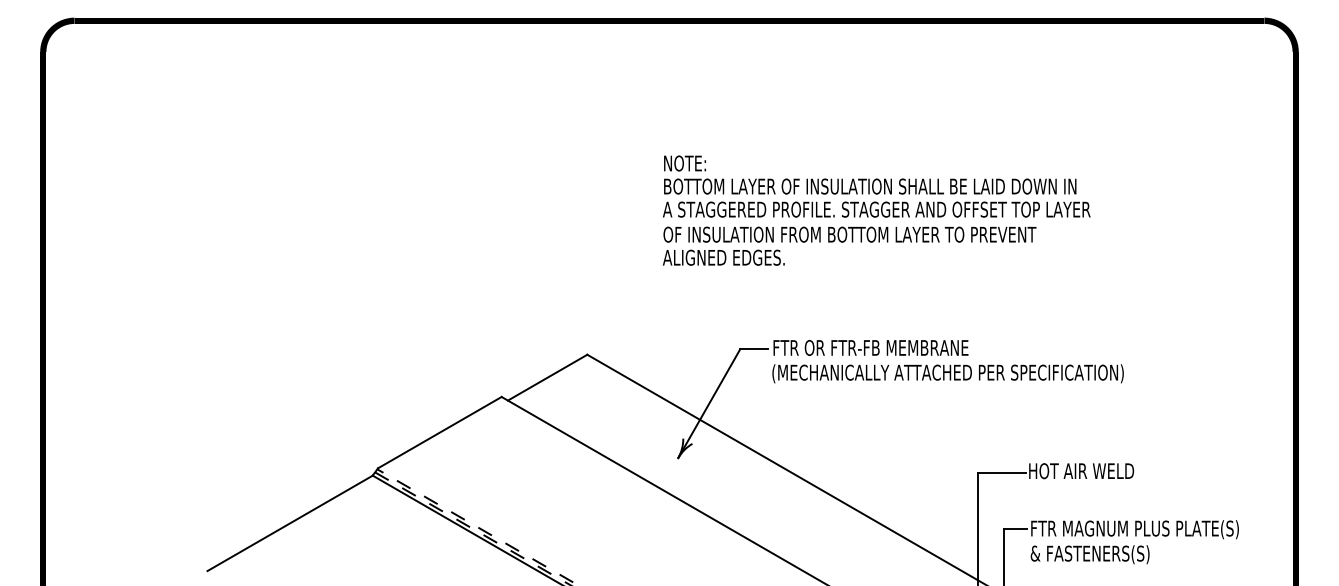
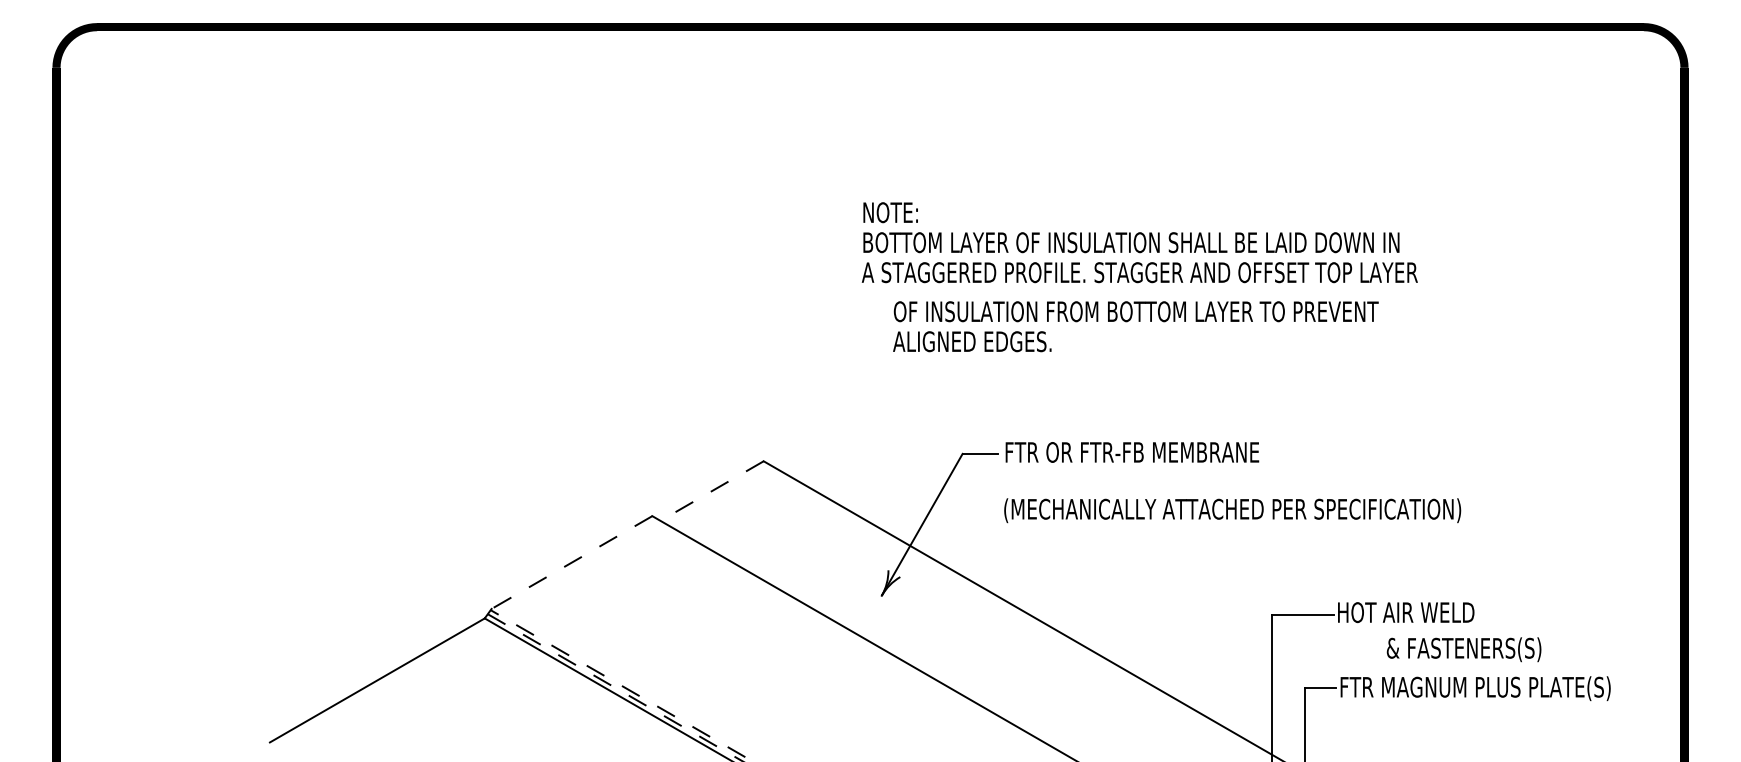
text: (849, 245) -> (1135, 325), moved
text: (947, 373) -> (1231, 510), moved
line: (547, 377) -> (711, 490), solid -> dashed
line: (439, 432) -> (571, 562), solid -> dashed
text: (1089, 554) -> (1463, 649), moved

